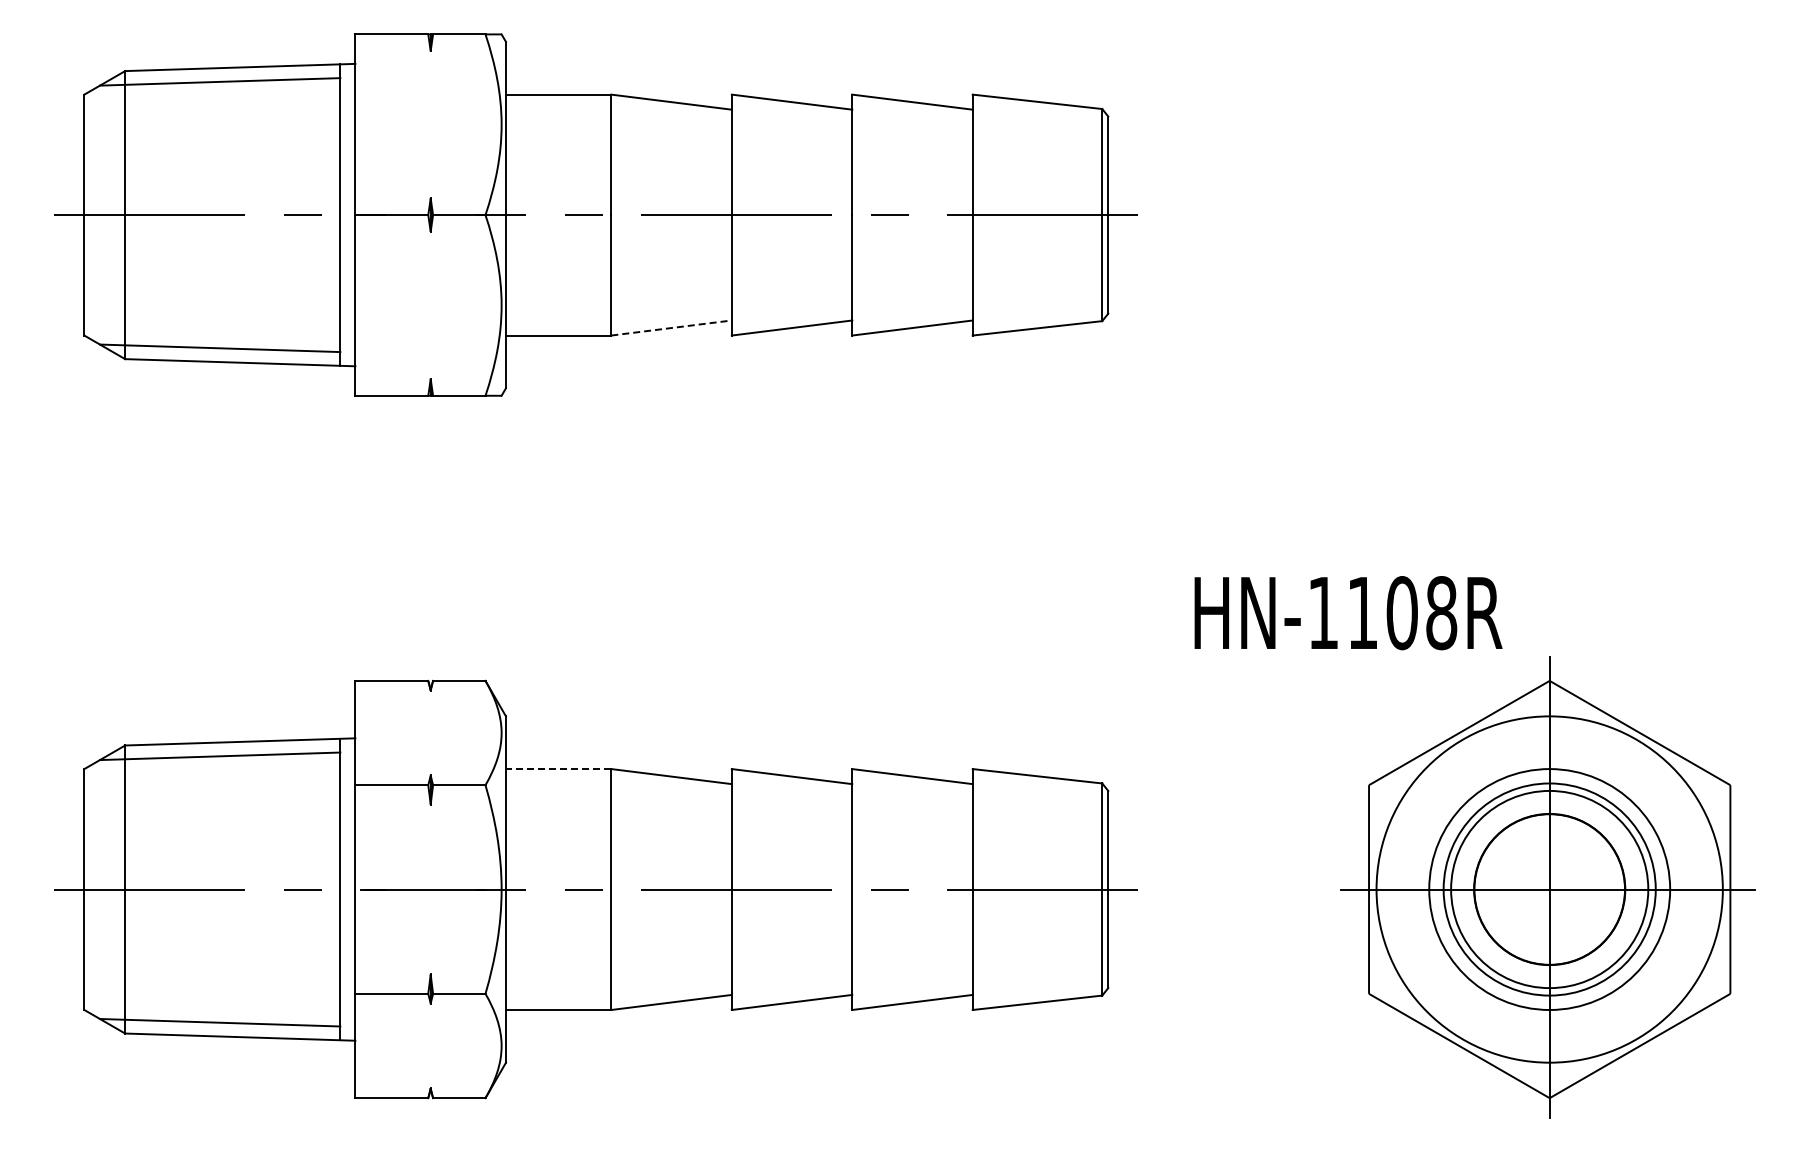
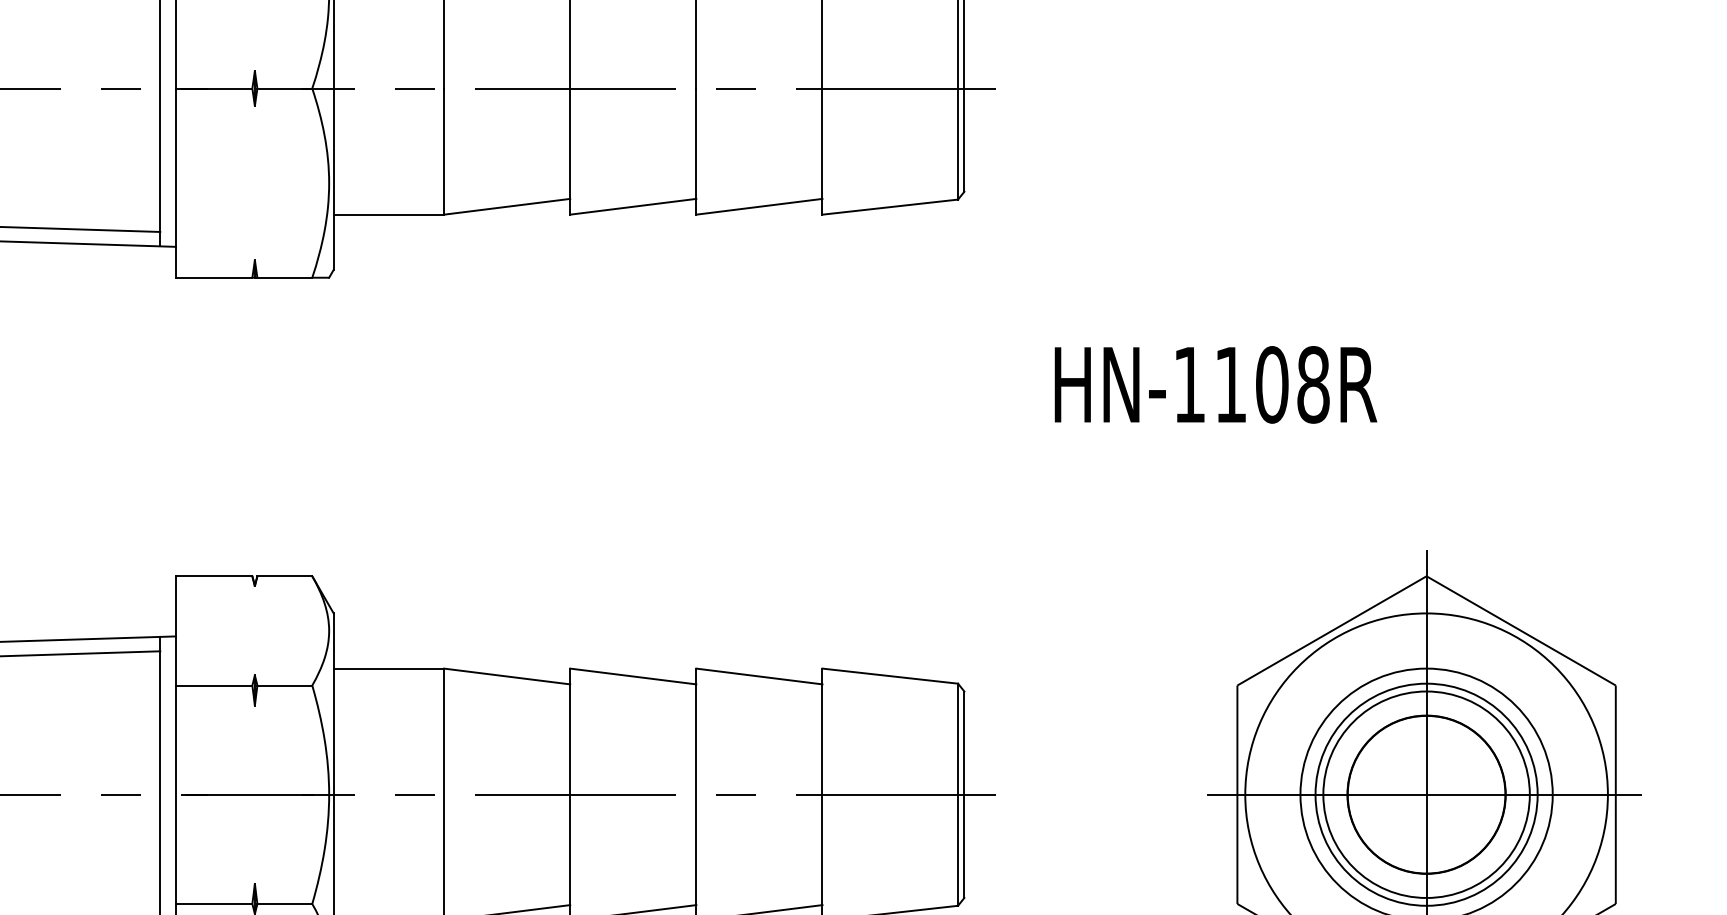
line: (671, 328) -> (507, 207), dashed -> solid
text: (1348, 613) -> (1215, 385), moved
line: (558, 769) -> (388, 669), dashed -> solid

